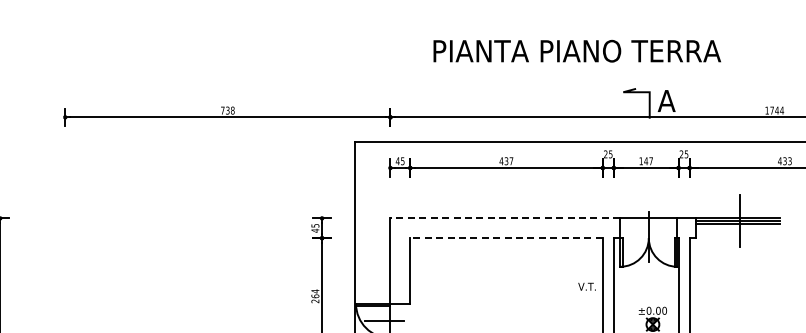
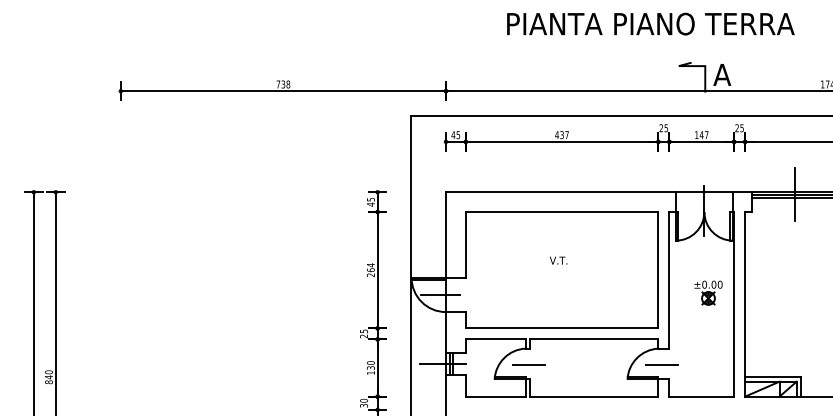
text: (576, 50) -> (650, 23), moved
line: (504, 218) -> (560, 192), dashed -> solid
line: (505, 238) -> (561, 212), dashed -> solid
text: (586, 286) -> (558, 260), moved

